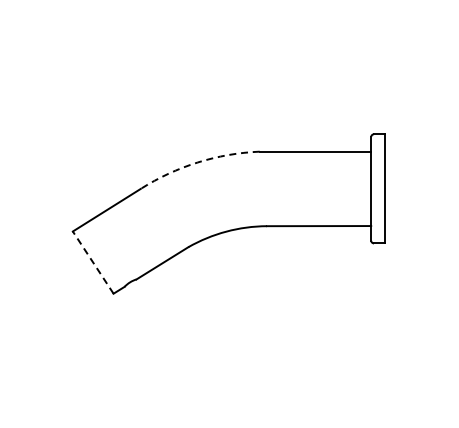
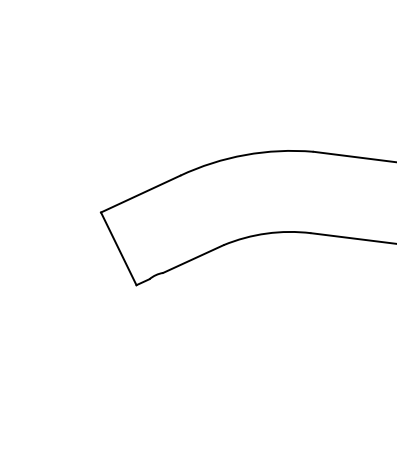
arc: (197, 162) -> (244, 154), dashed -> solid
line: (92, 262) -> (118, 248), dashed -> solid

